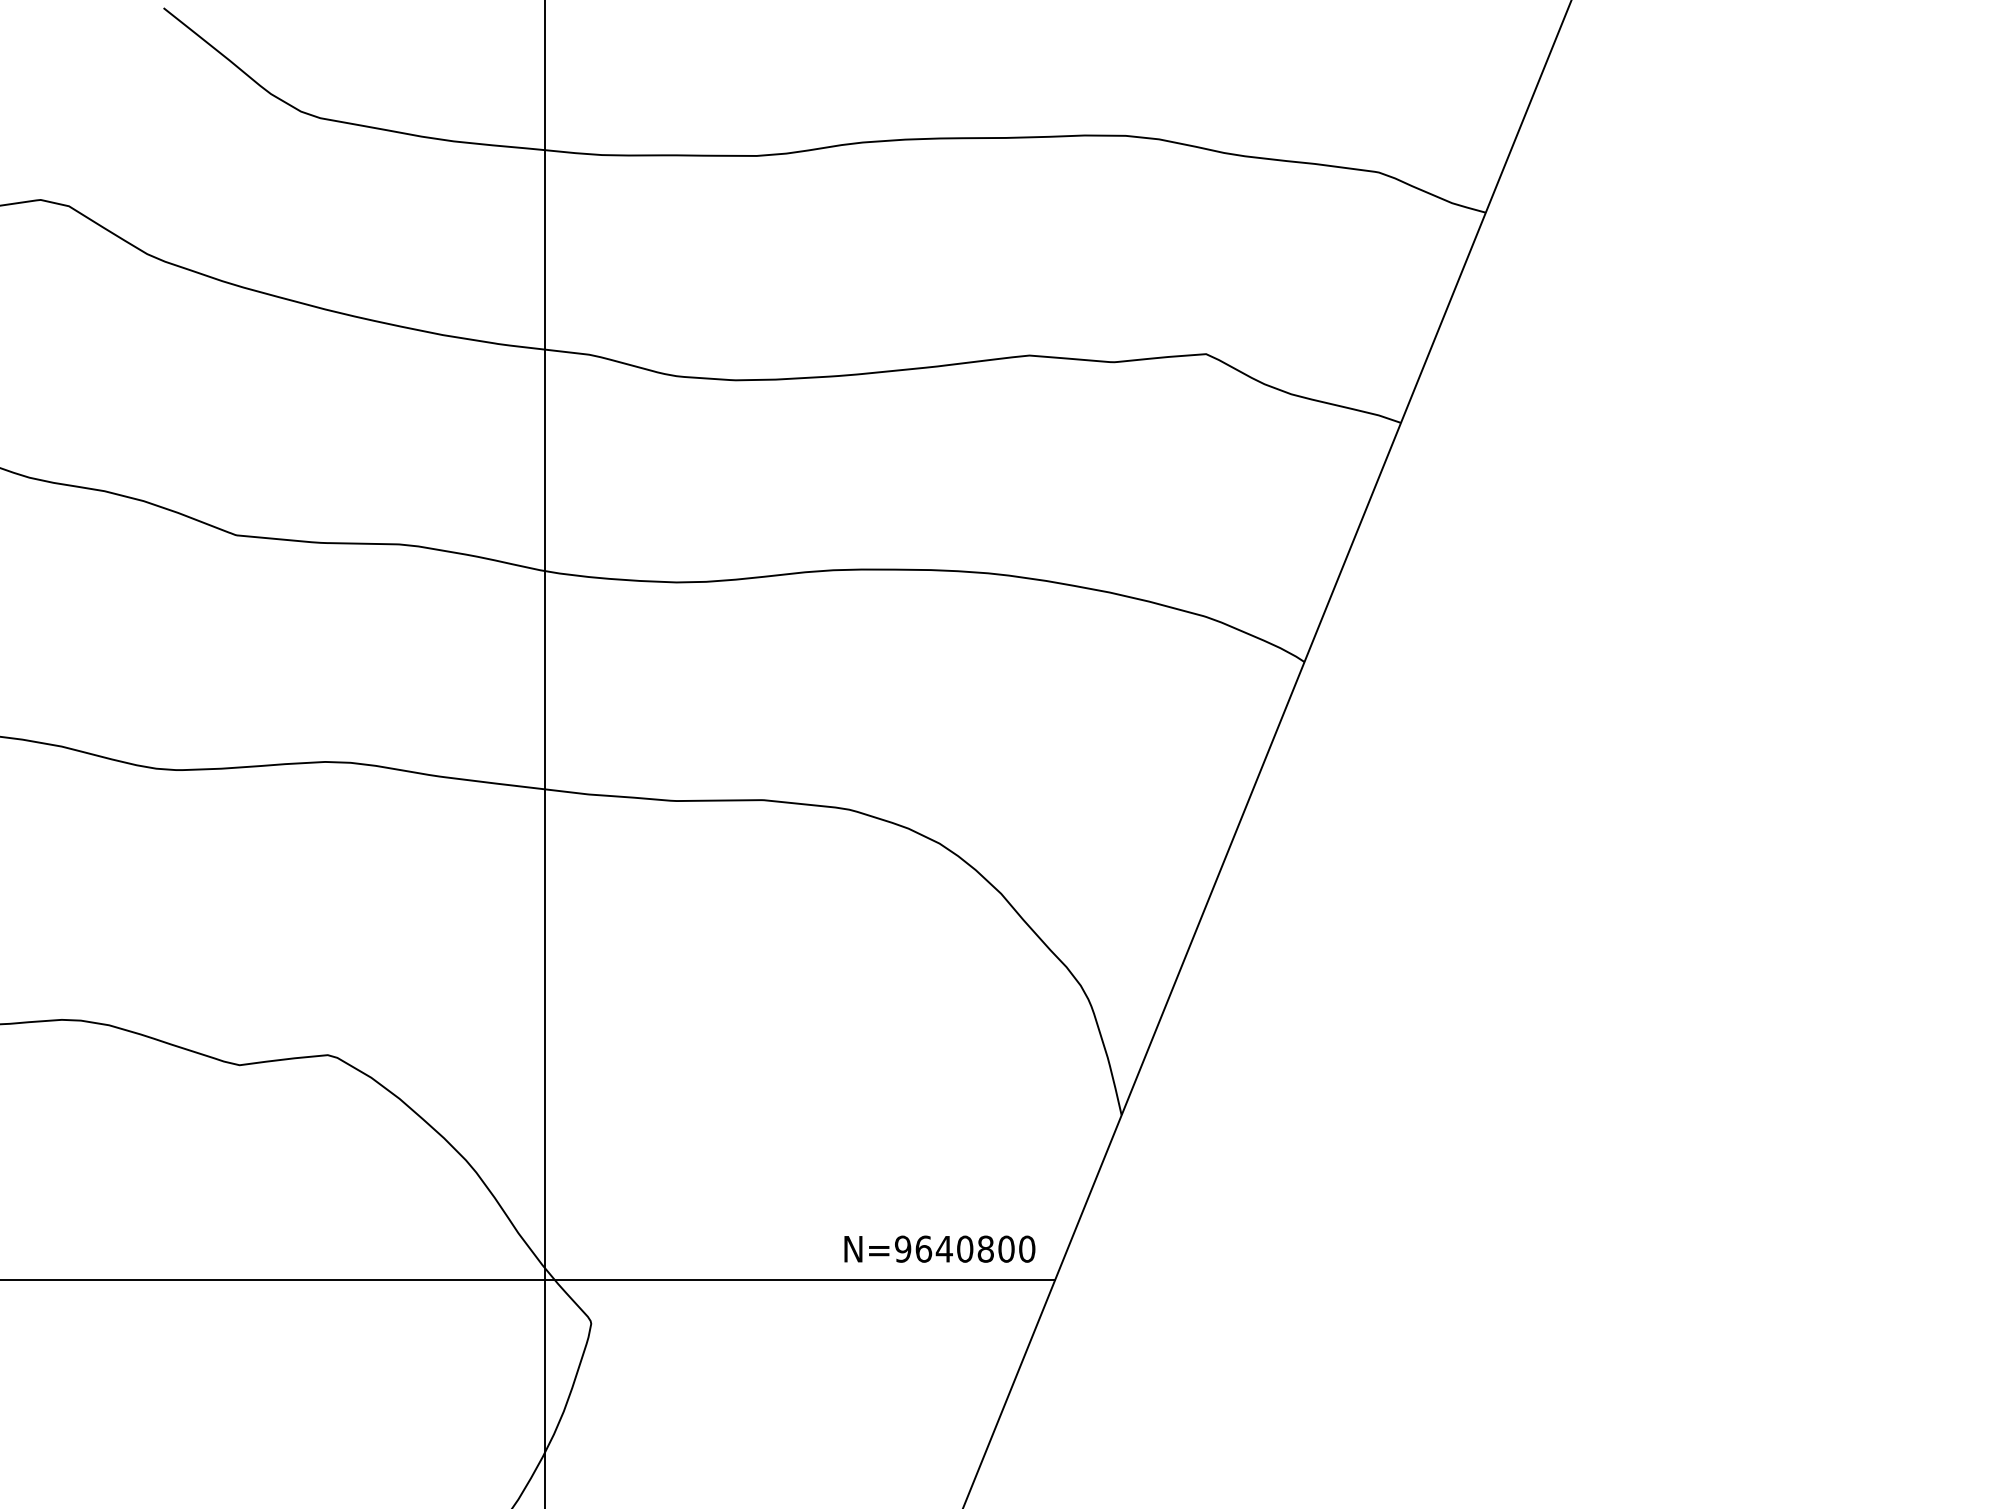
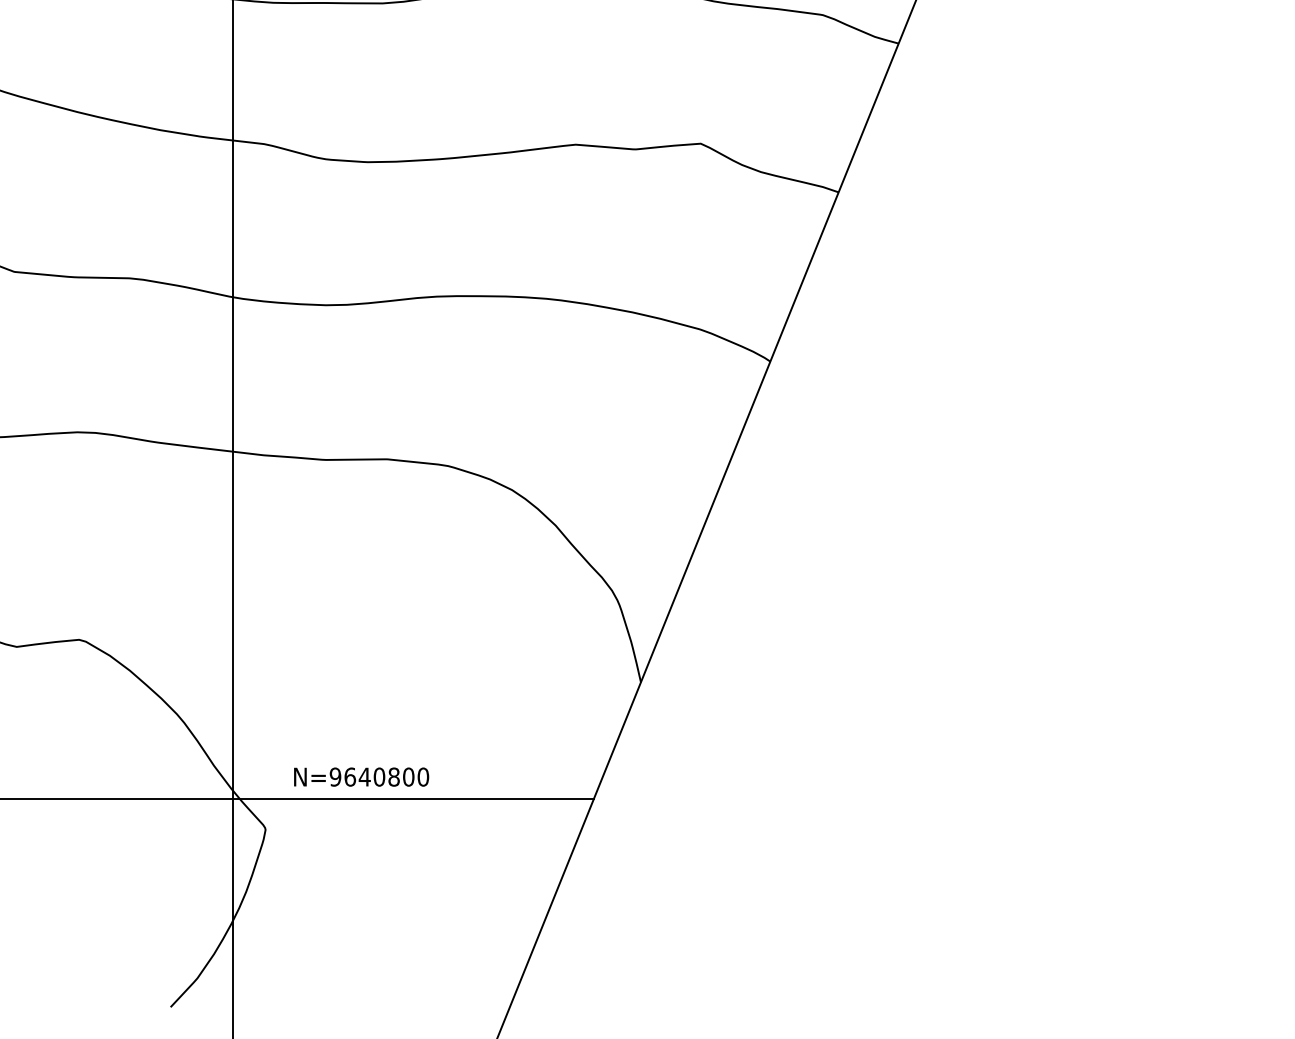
text: (939, 1248) -> (361, 776), moved

